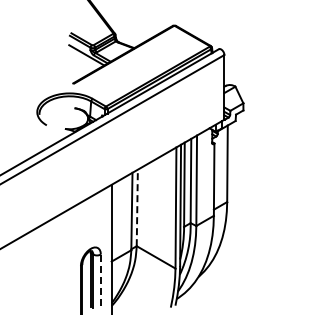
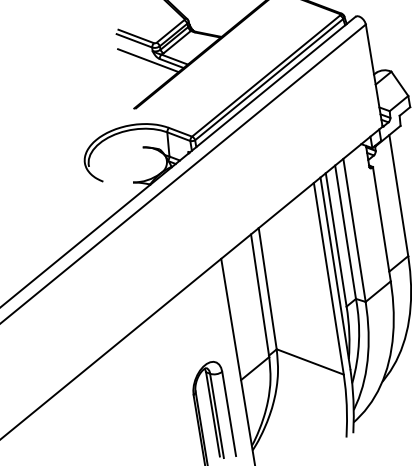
line: (137, 207) -> (267, 287), dashed -> solid
line: (100, 281) -> (228, 414), dashed -> solid

